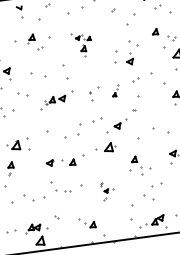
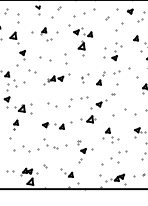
part: (81, 44) -> (80, 40), size x1.67
part: (115, 91) -> (100, 78), size x1.67
part: (55, 134) -> (52, 104), size x0.62
part: (108, 191) -> (85, 151), size x1.67

